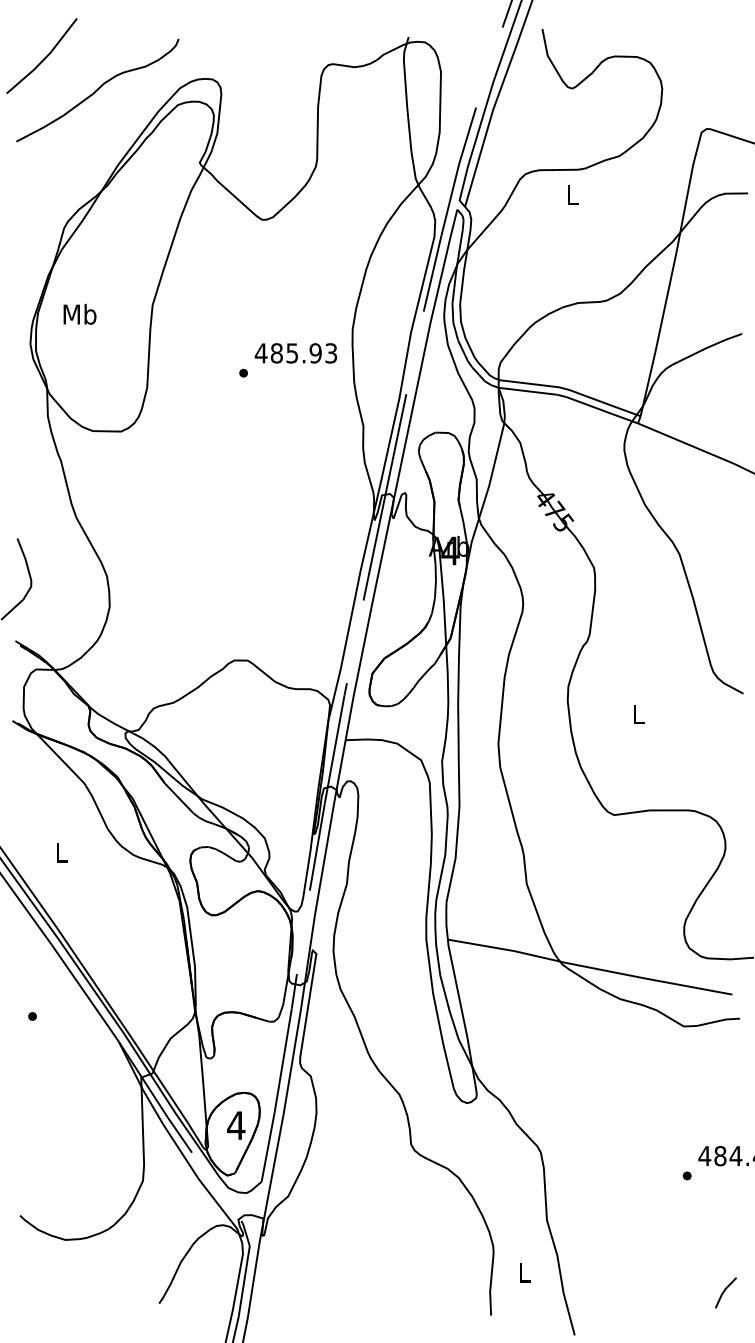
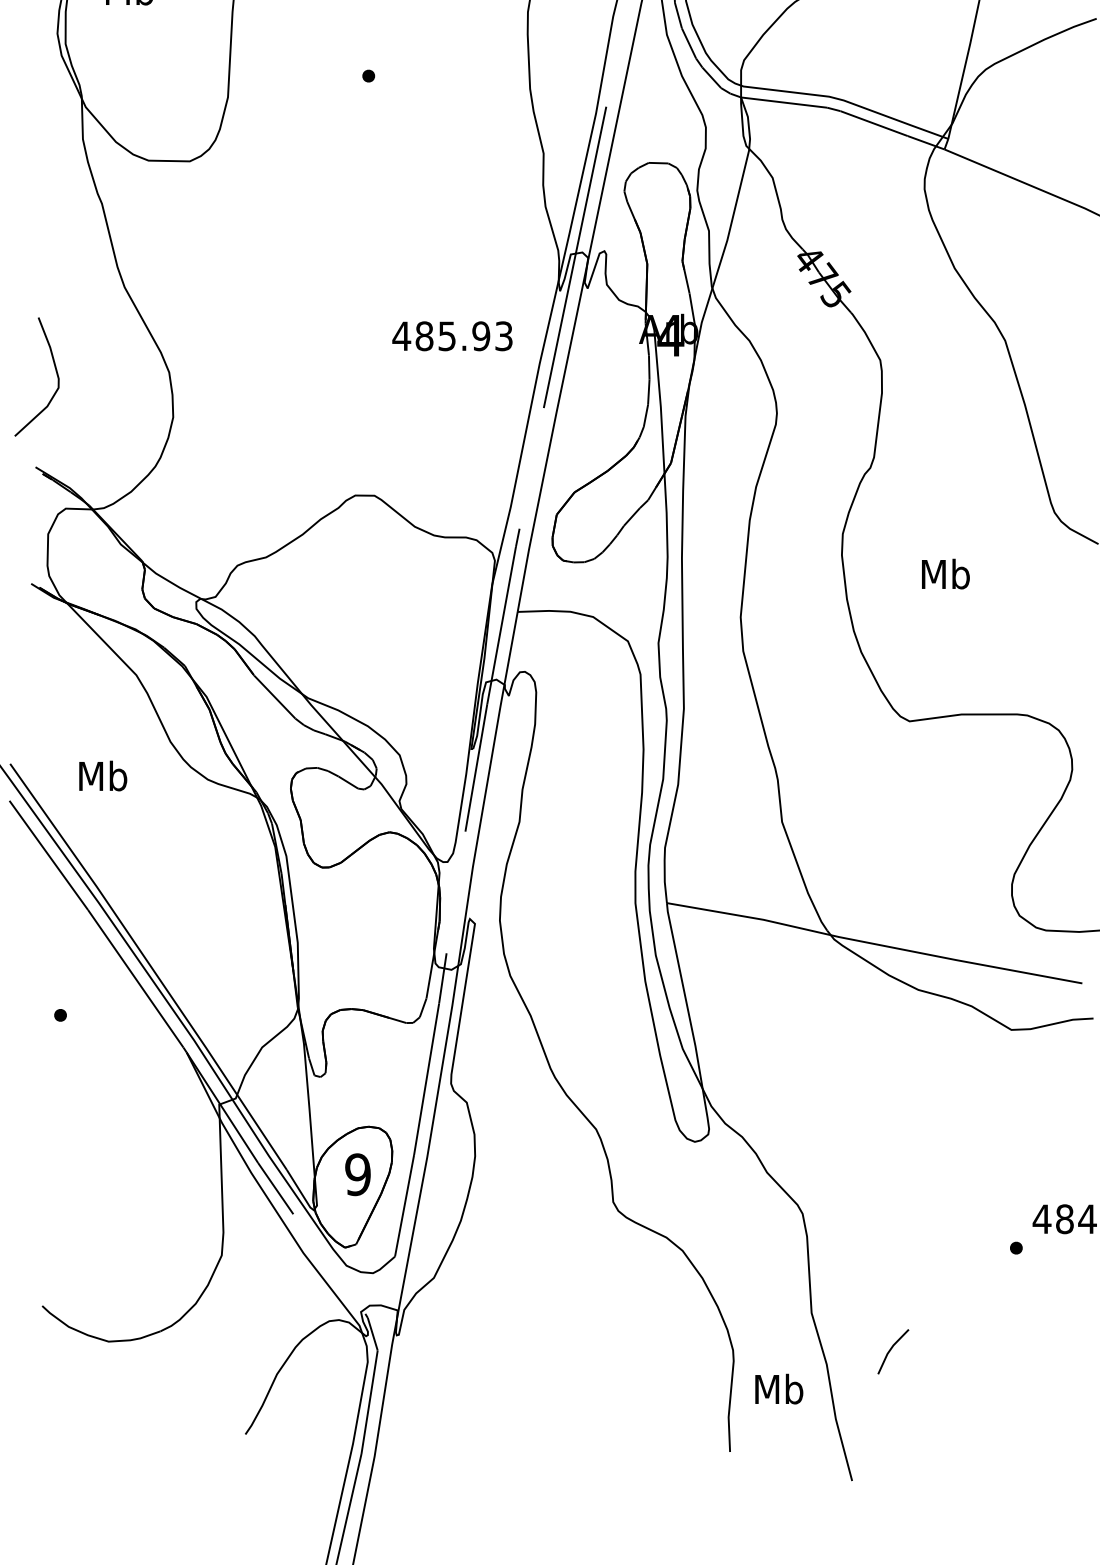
text: (295, 353) -> (451, 336), moved
text: (638, 713) -> (945, 572), L -> Mb
text: (61, 852) -> (102, 775), L -> Mb
text: (236, 1125) -> (358, 1174), 4 -> 9
text: (524, 1272) -> (778, 1389), L -> Mb
line: (725, 1291) -> (892, 1349), moved

